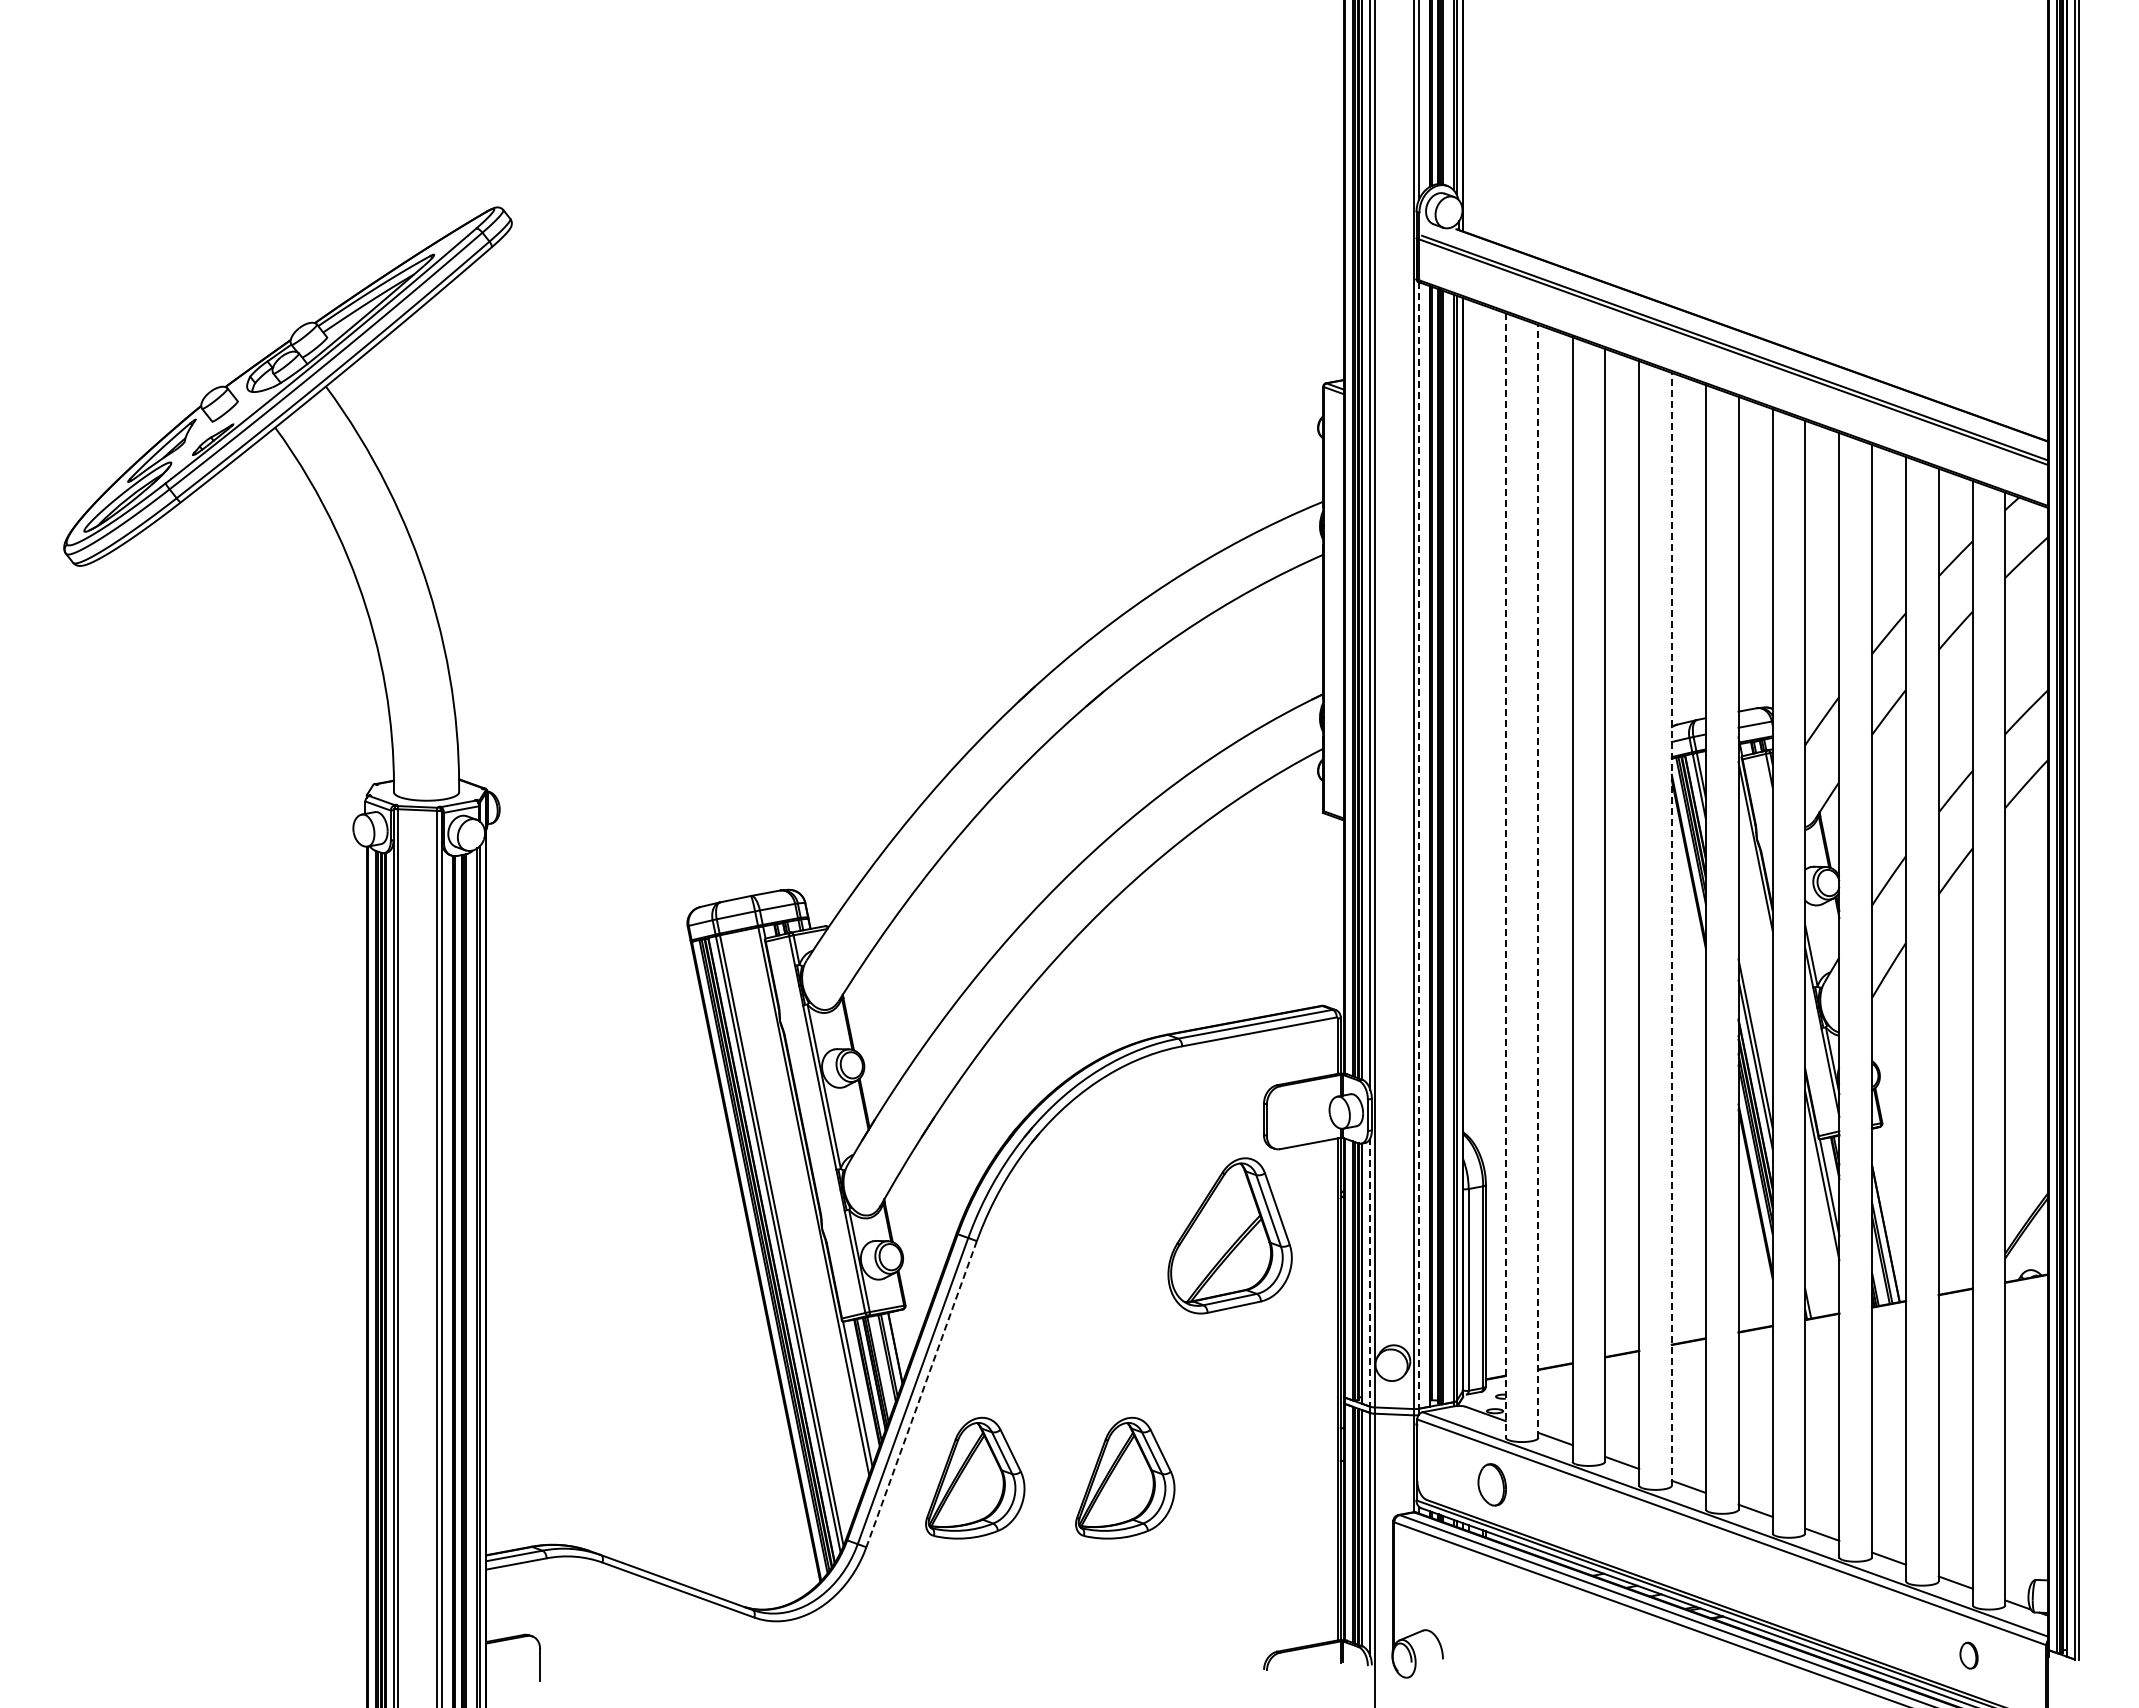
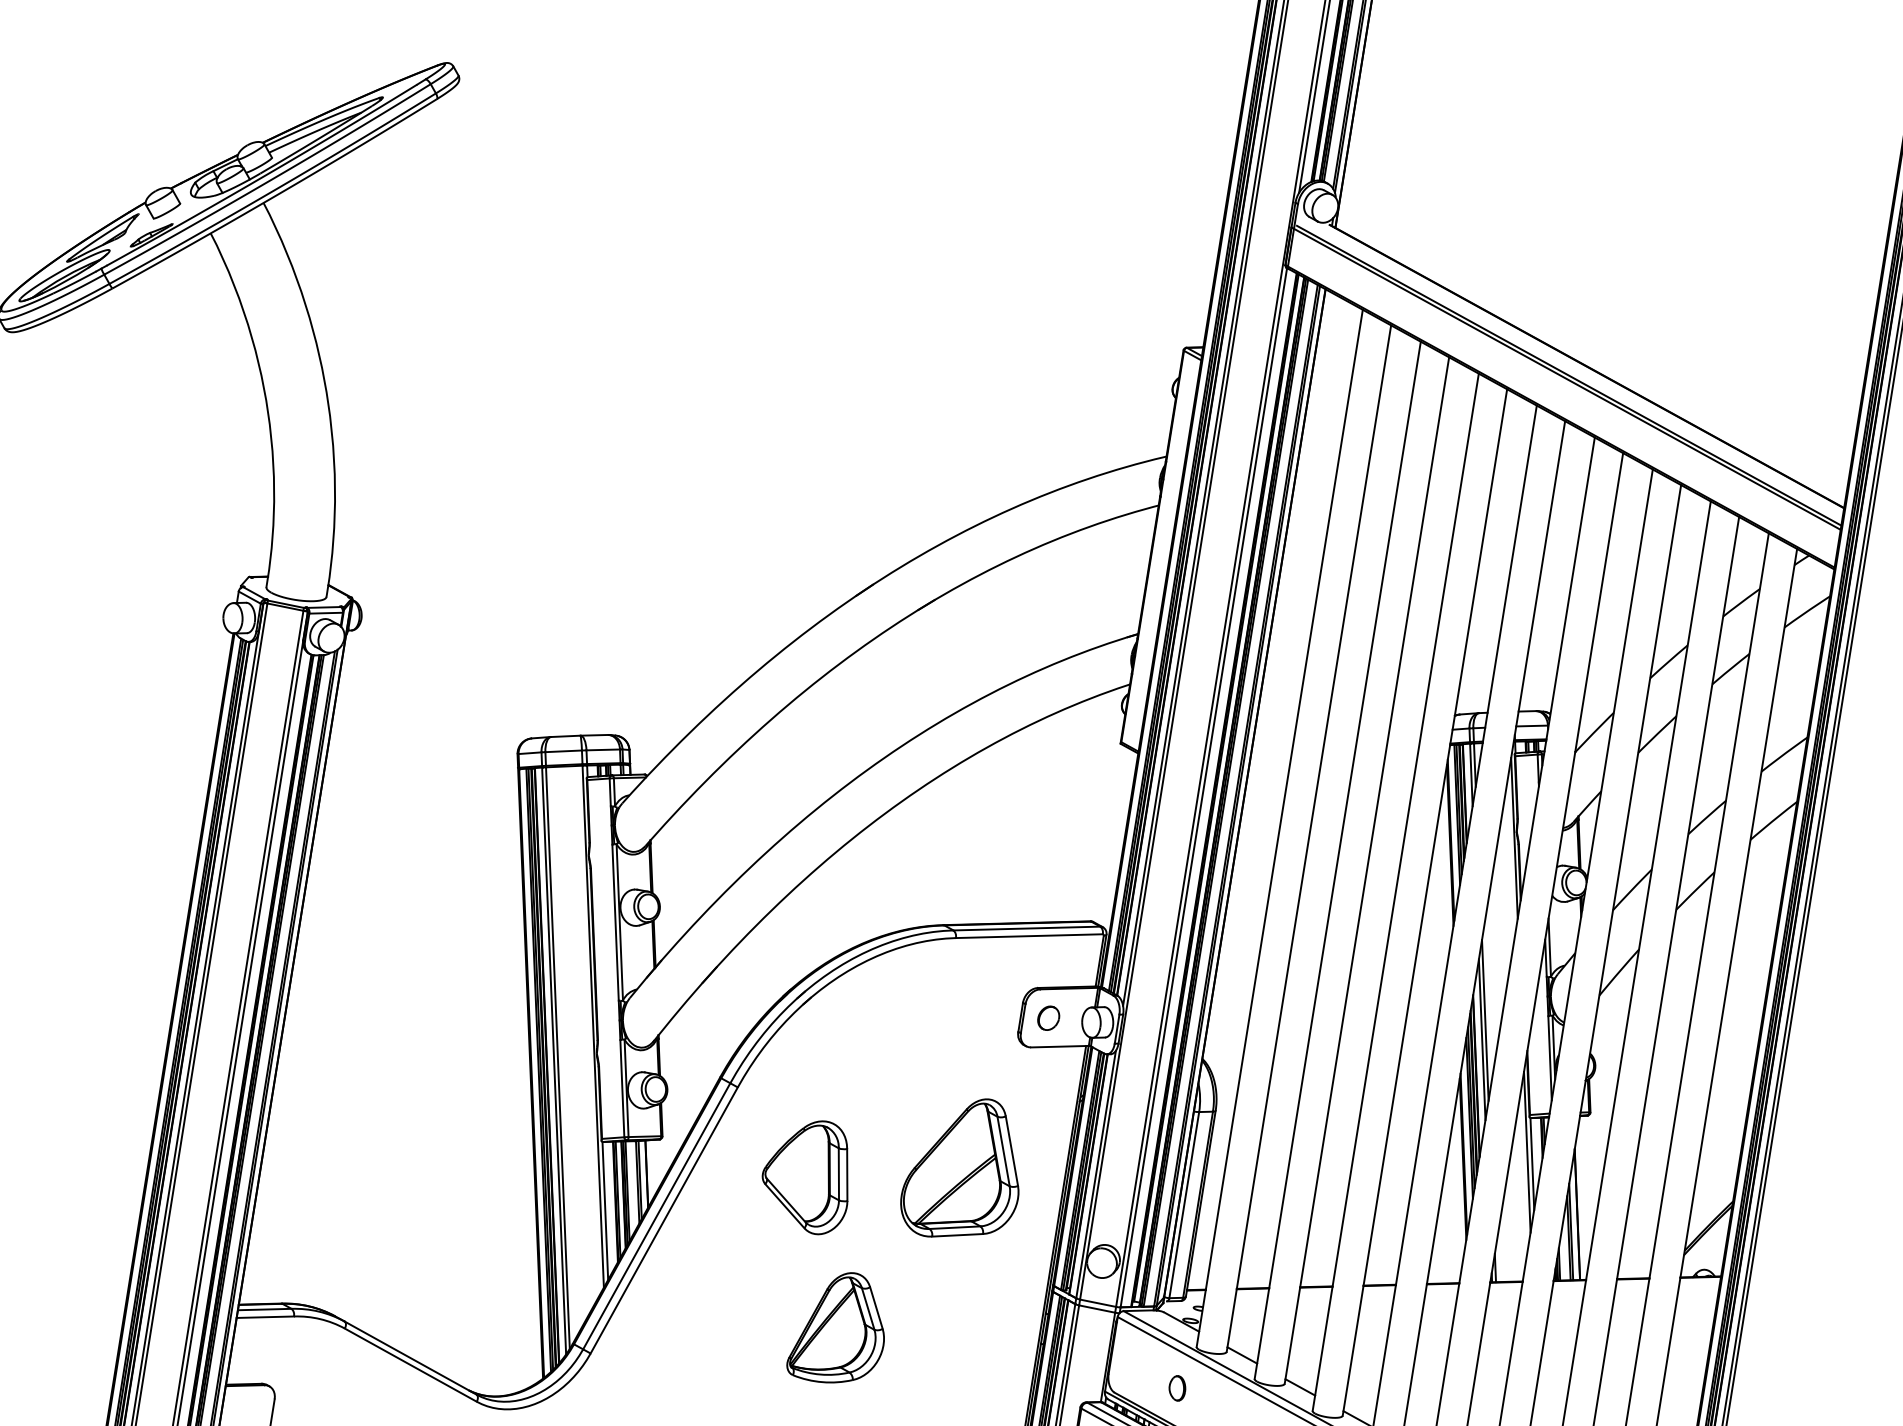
line: (1418, 845) -> (1203, 787), dashed -> solid
line: (1505, 876) -> (1279, 829), dashed -> solid
line: (1538, 880) -> (1309, 837), dashed -> solid
line: (1671, 928) -> (1424, 901), dashed -> solid
part: (1293, 1115) -> (1048, 1018), added
part: (1229, 1235) -> (963, 1168), moved
line: (1370, 1273) -> (1096, 1175), dashed -> solid
part: (1065, 1322) -> (807, 1175), added
line: (921, 1394) -> (664, 1220), dashed -> solid
part: (975, 1477) -> (701, 1305), removed
part: (1492, 1484) -> (1177, 1388), size x0.62

